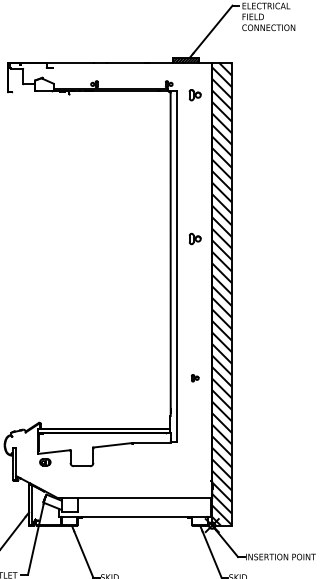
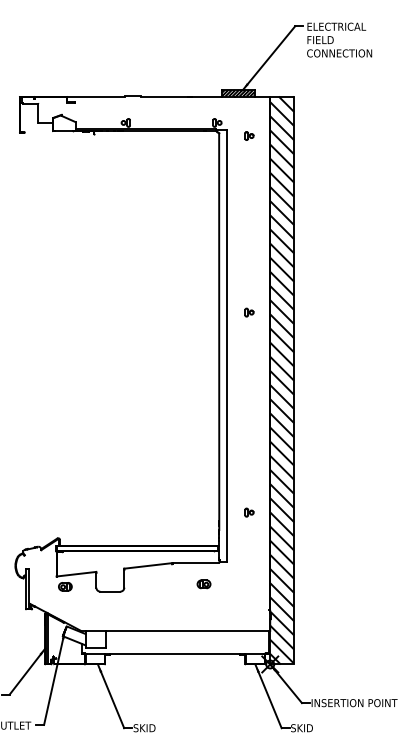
part: (195, 94) -> (249, 135), size x0.62
part: (195, 238) -> (249, 312), size x0.62
part: (195, 378) -> (249, 512), moved
part: (157, 460) -> (203, 584), added

